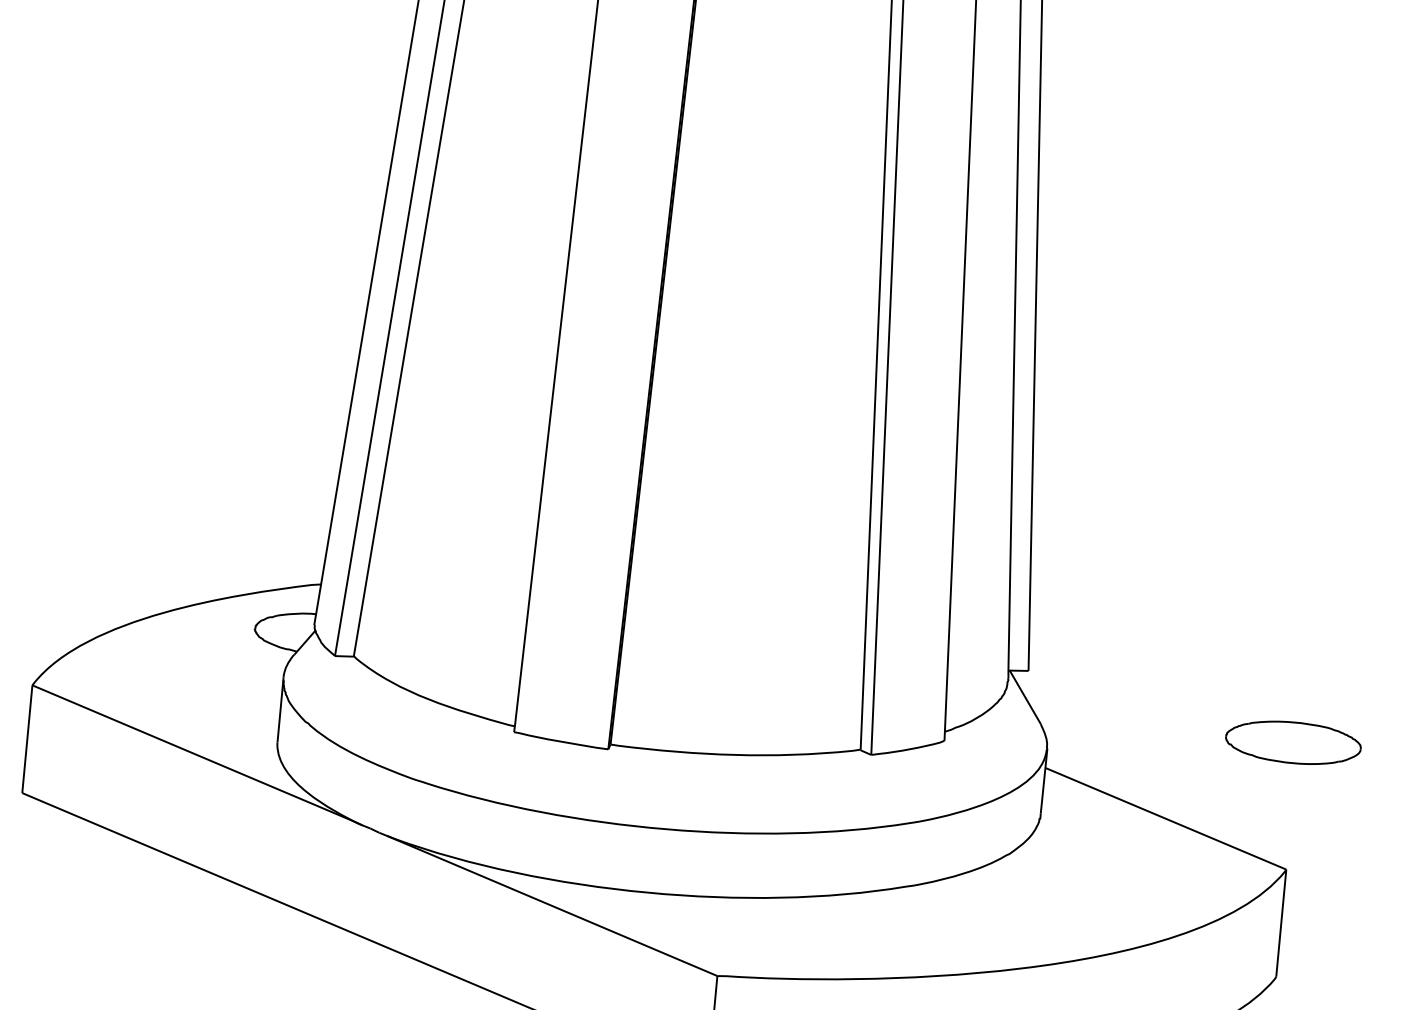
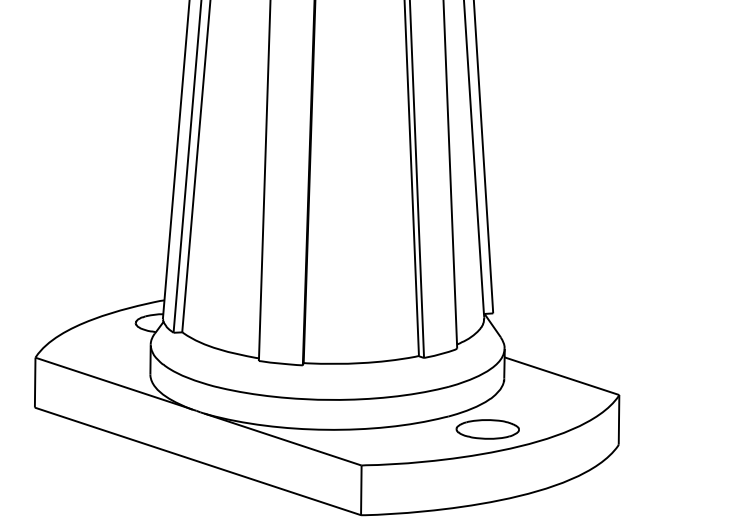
part: (1292, 742) -> (487, 429), moved

